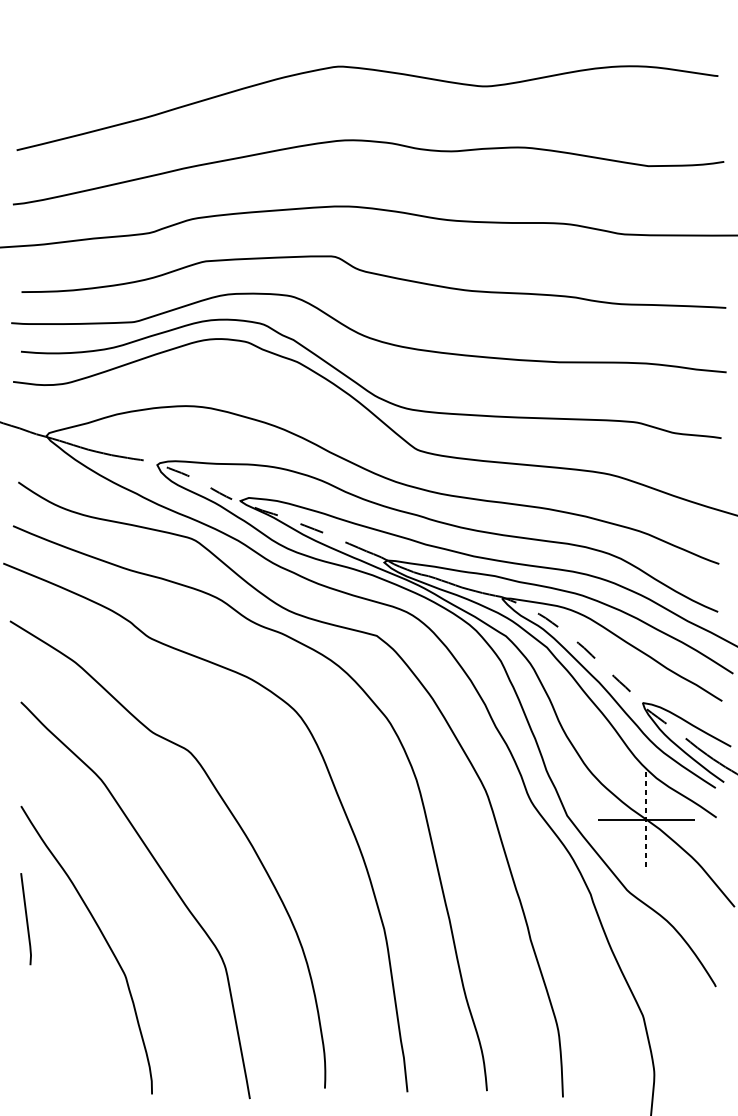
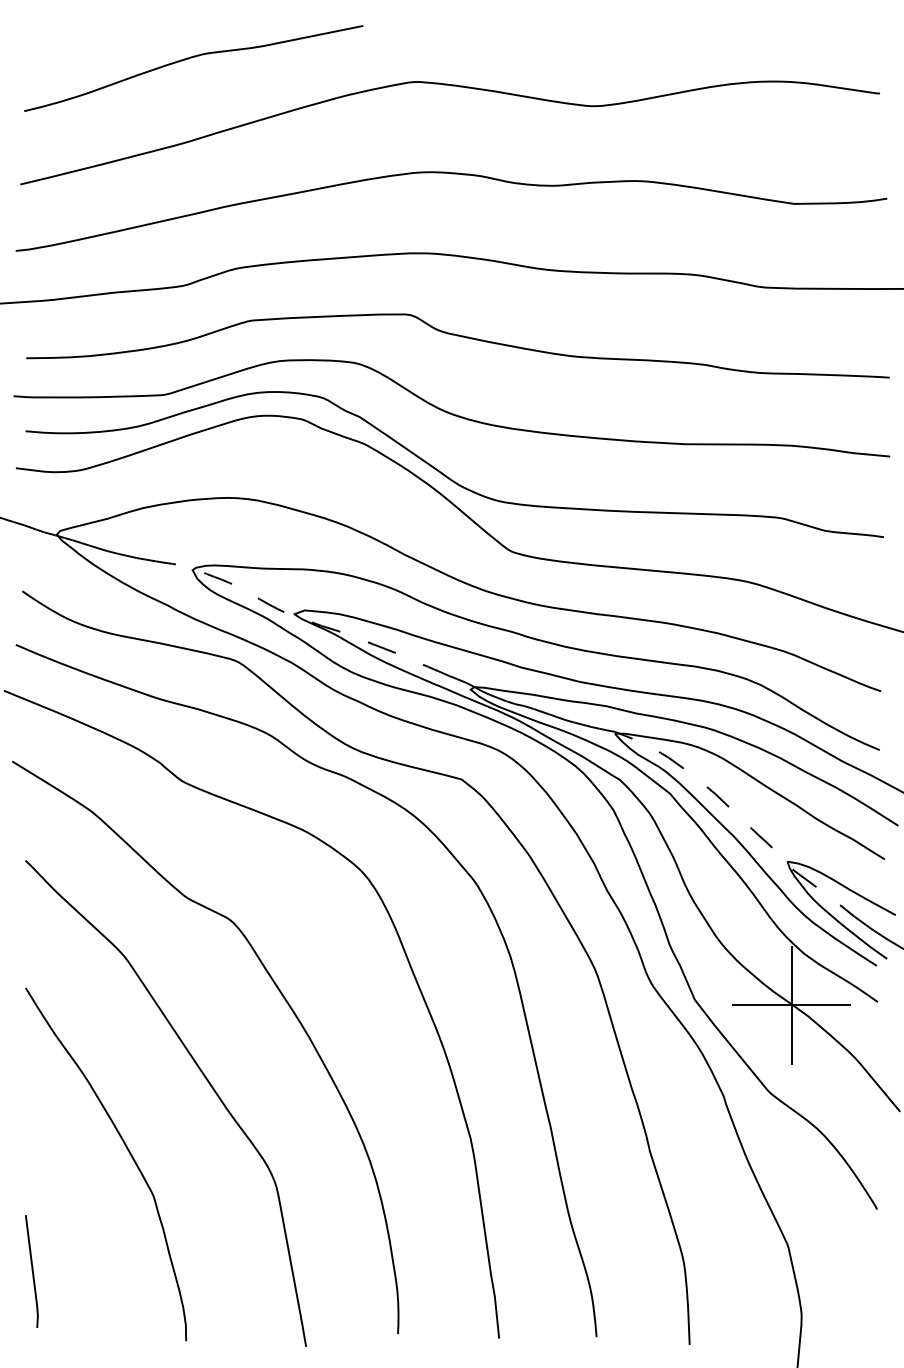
curve: (156, 47) -> (191, 58), added
line: (646, 820) -> (791, 1005), dashed -> solid
line: (25, 918) -> (31, 1270), moved

